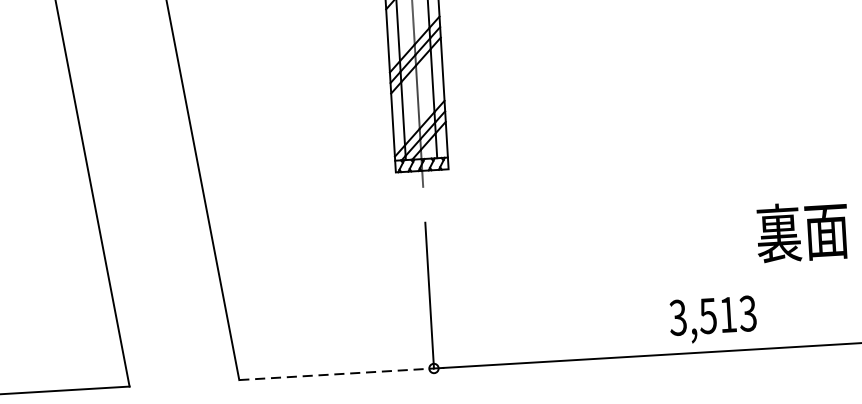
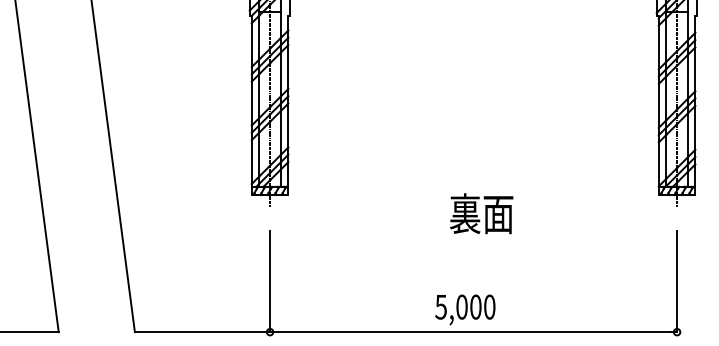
text: (802, 231) -> (481, 213), moved
text: (713, 314) -> (465, 306), 3,513 -> 5,000
line: (336, 374) -> (202, 332), dashed -> solid

